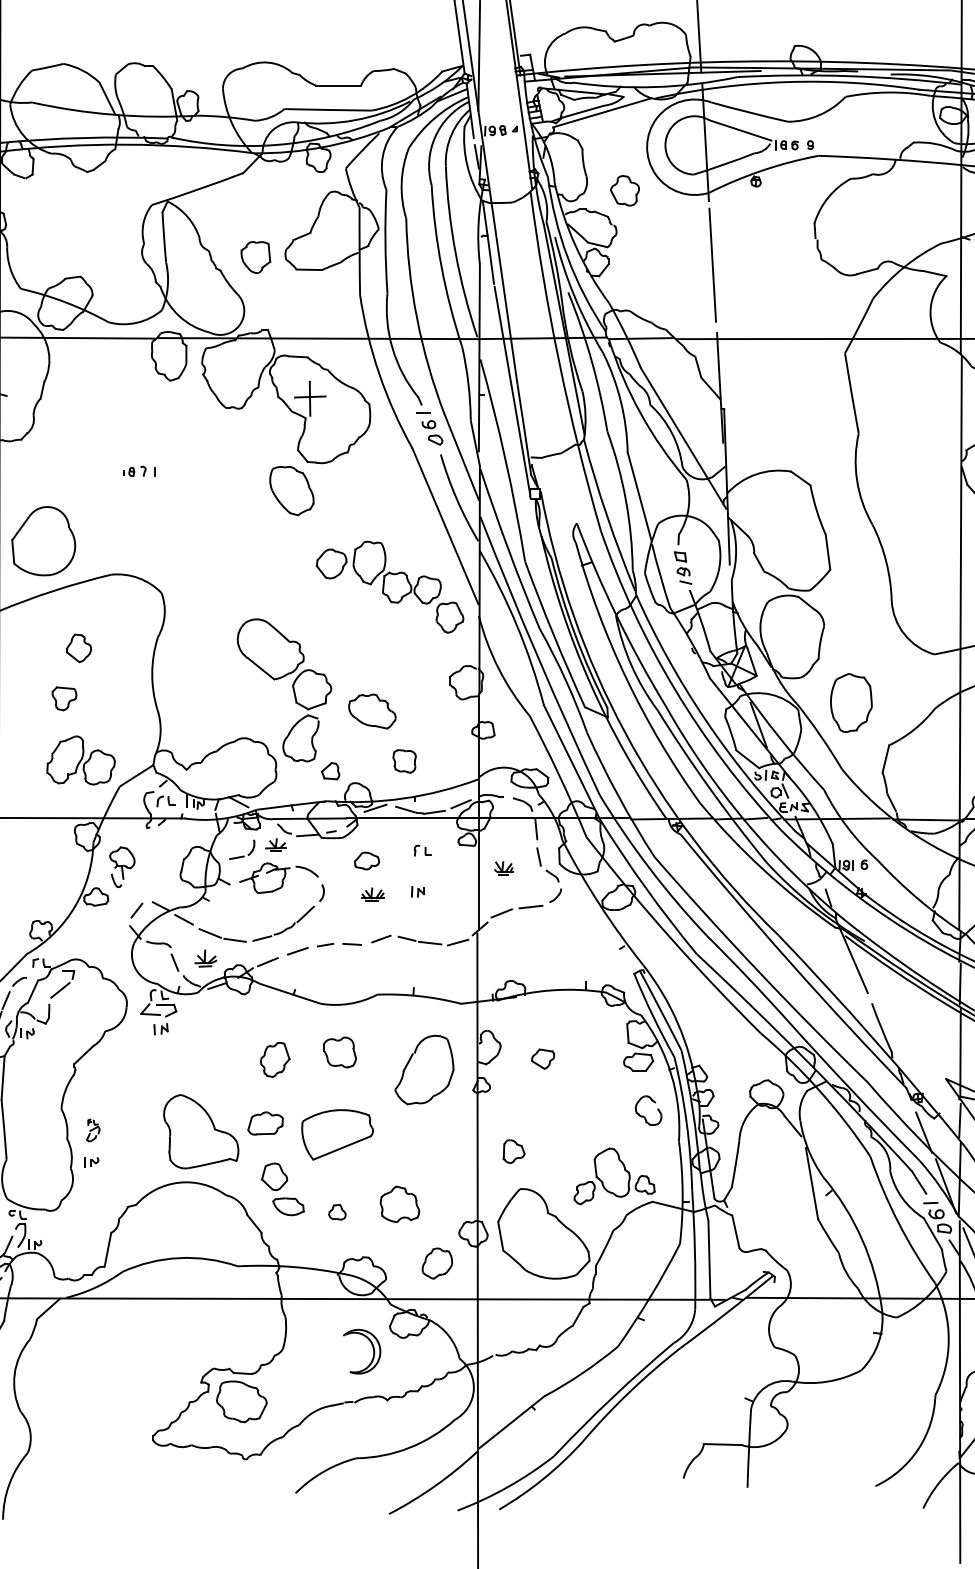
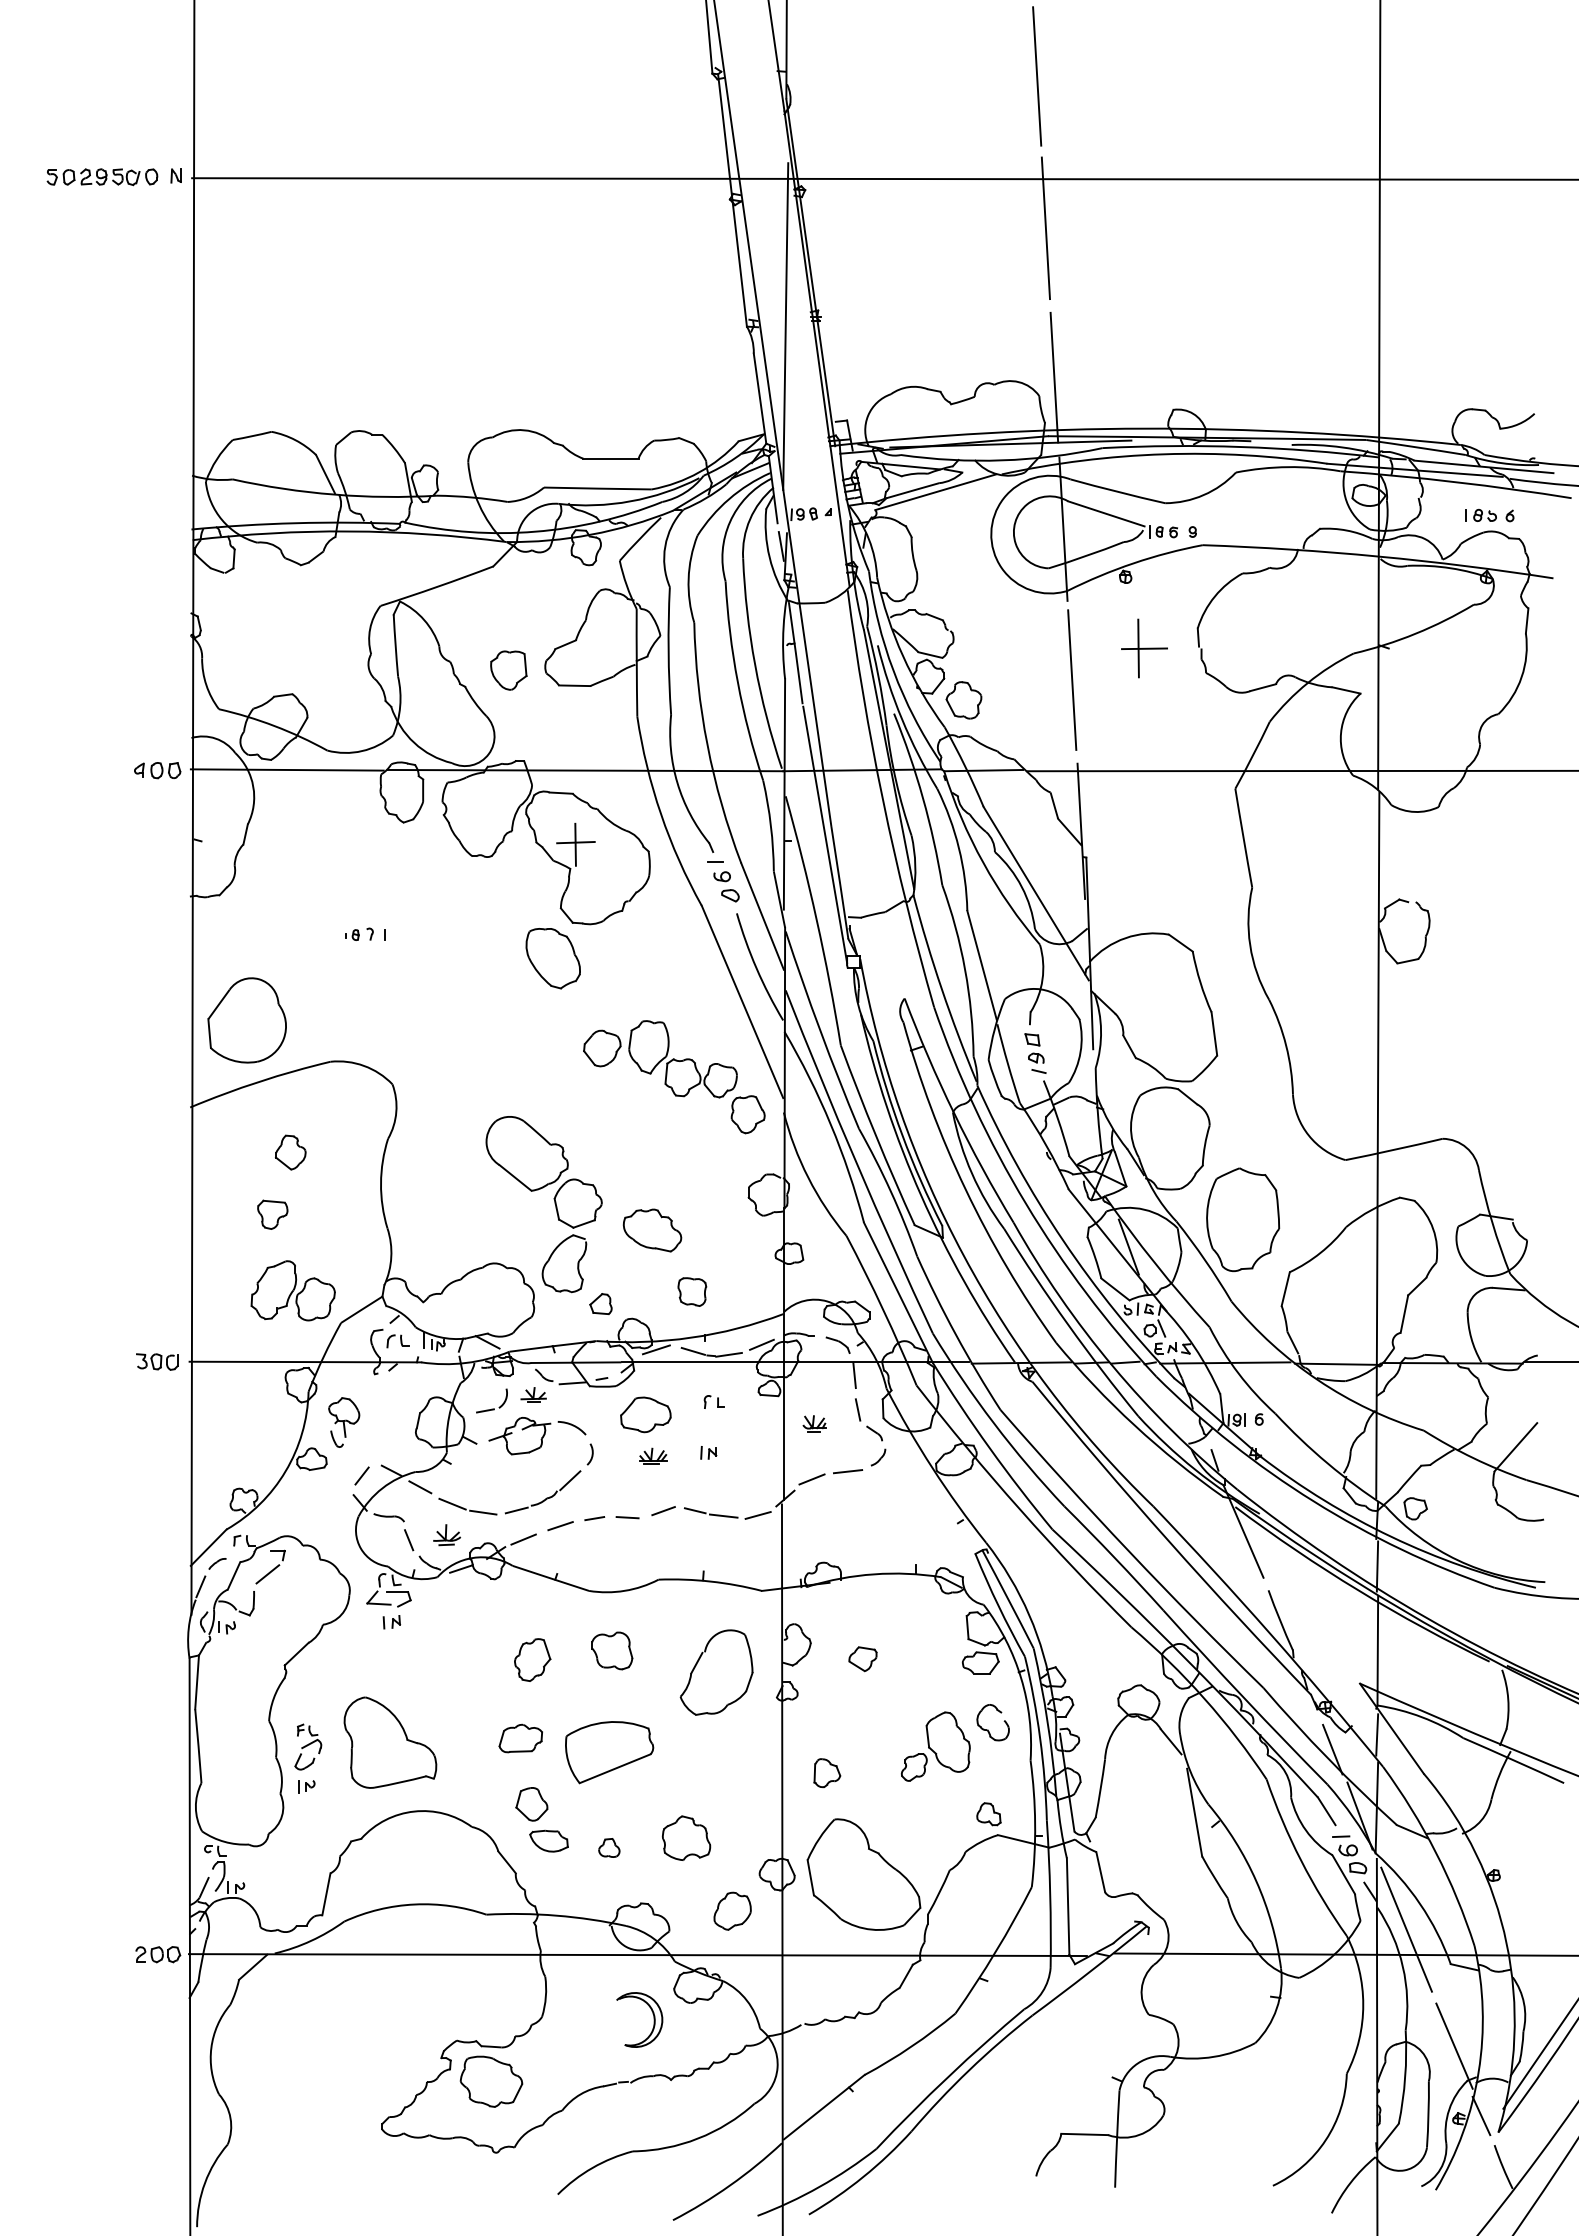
part: (624, 190) -> (963, 700), moved
part: (771, 239) -> (1144, 648), added
part: (851, 702) -> (1243, 1219), size x1.43
part: (366, 860) -> (645, 1414), size x1.67
part: (93, 1129) -> (308, 1746), size x1.67
part: (201, 1131) -> (390, 1742), moved
part: (601, 1176) -> (935, 1746), moved

